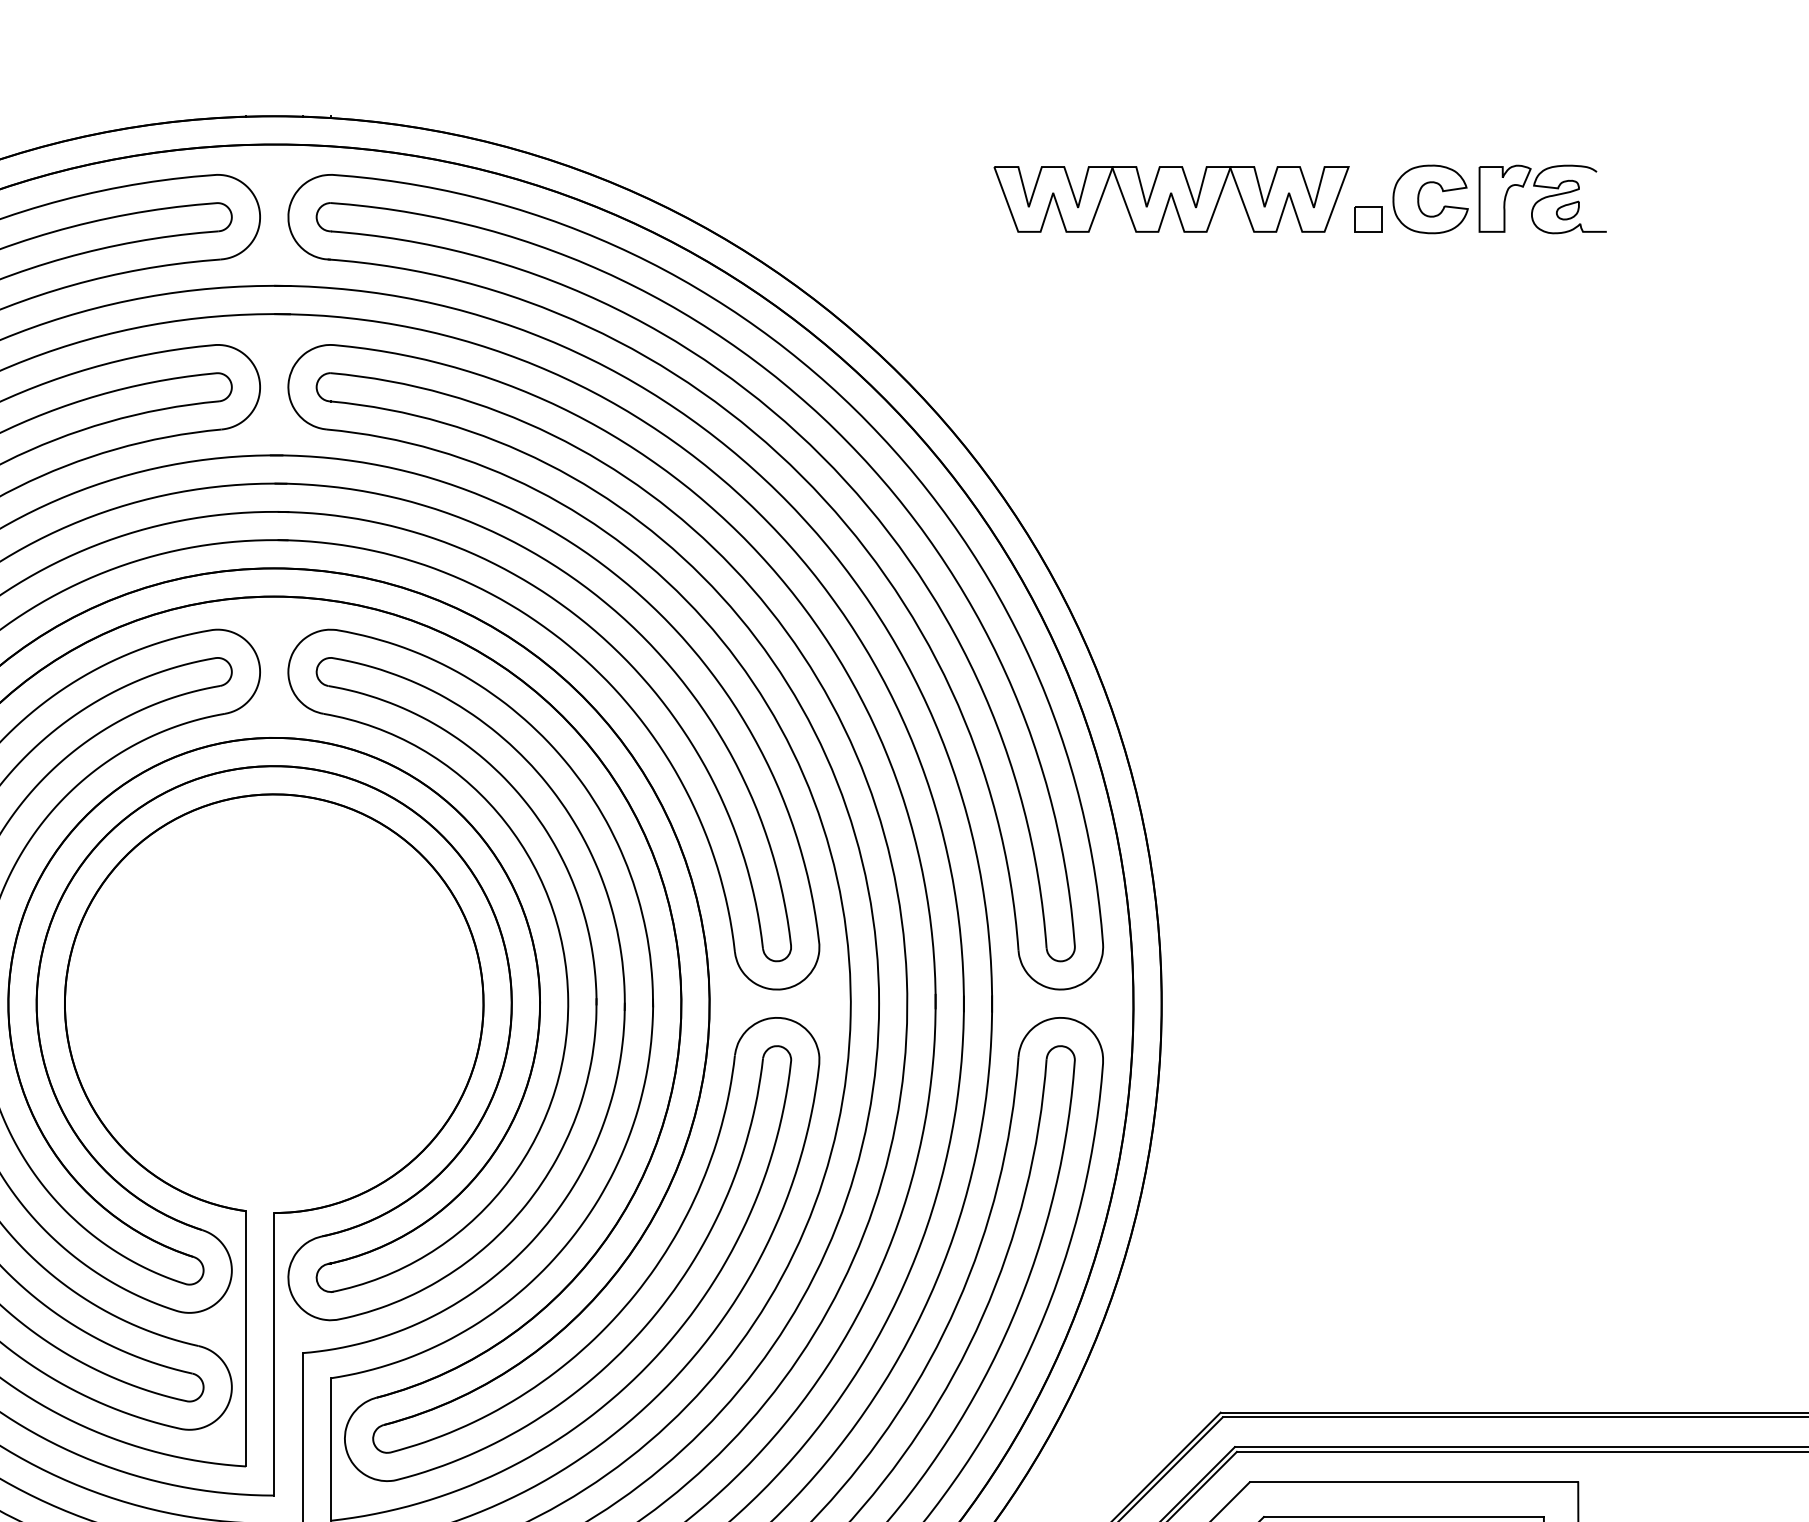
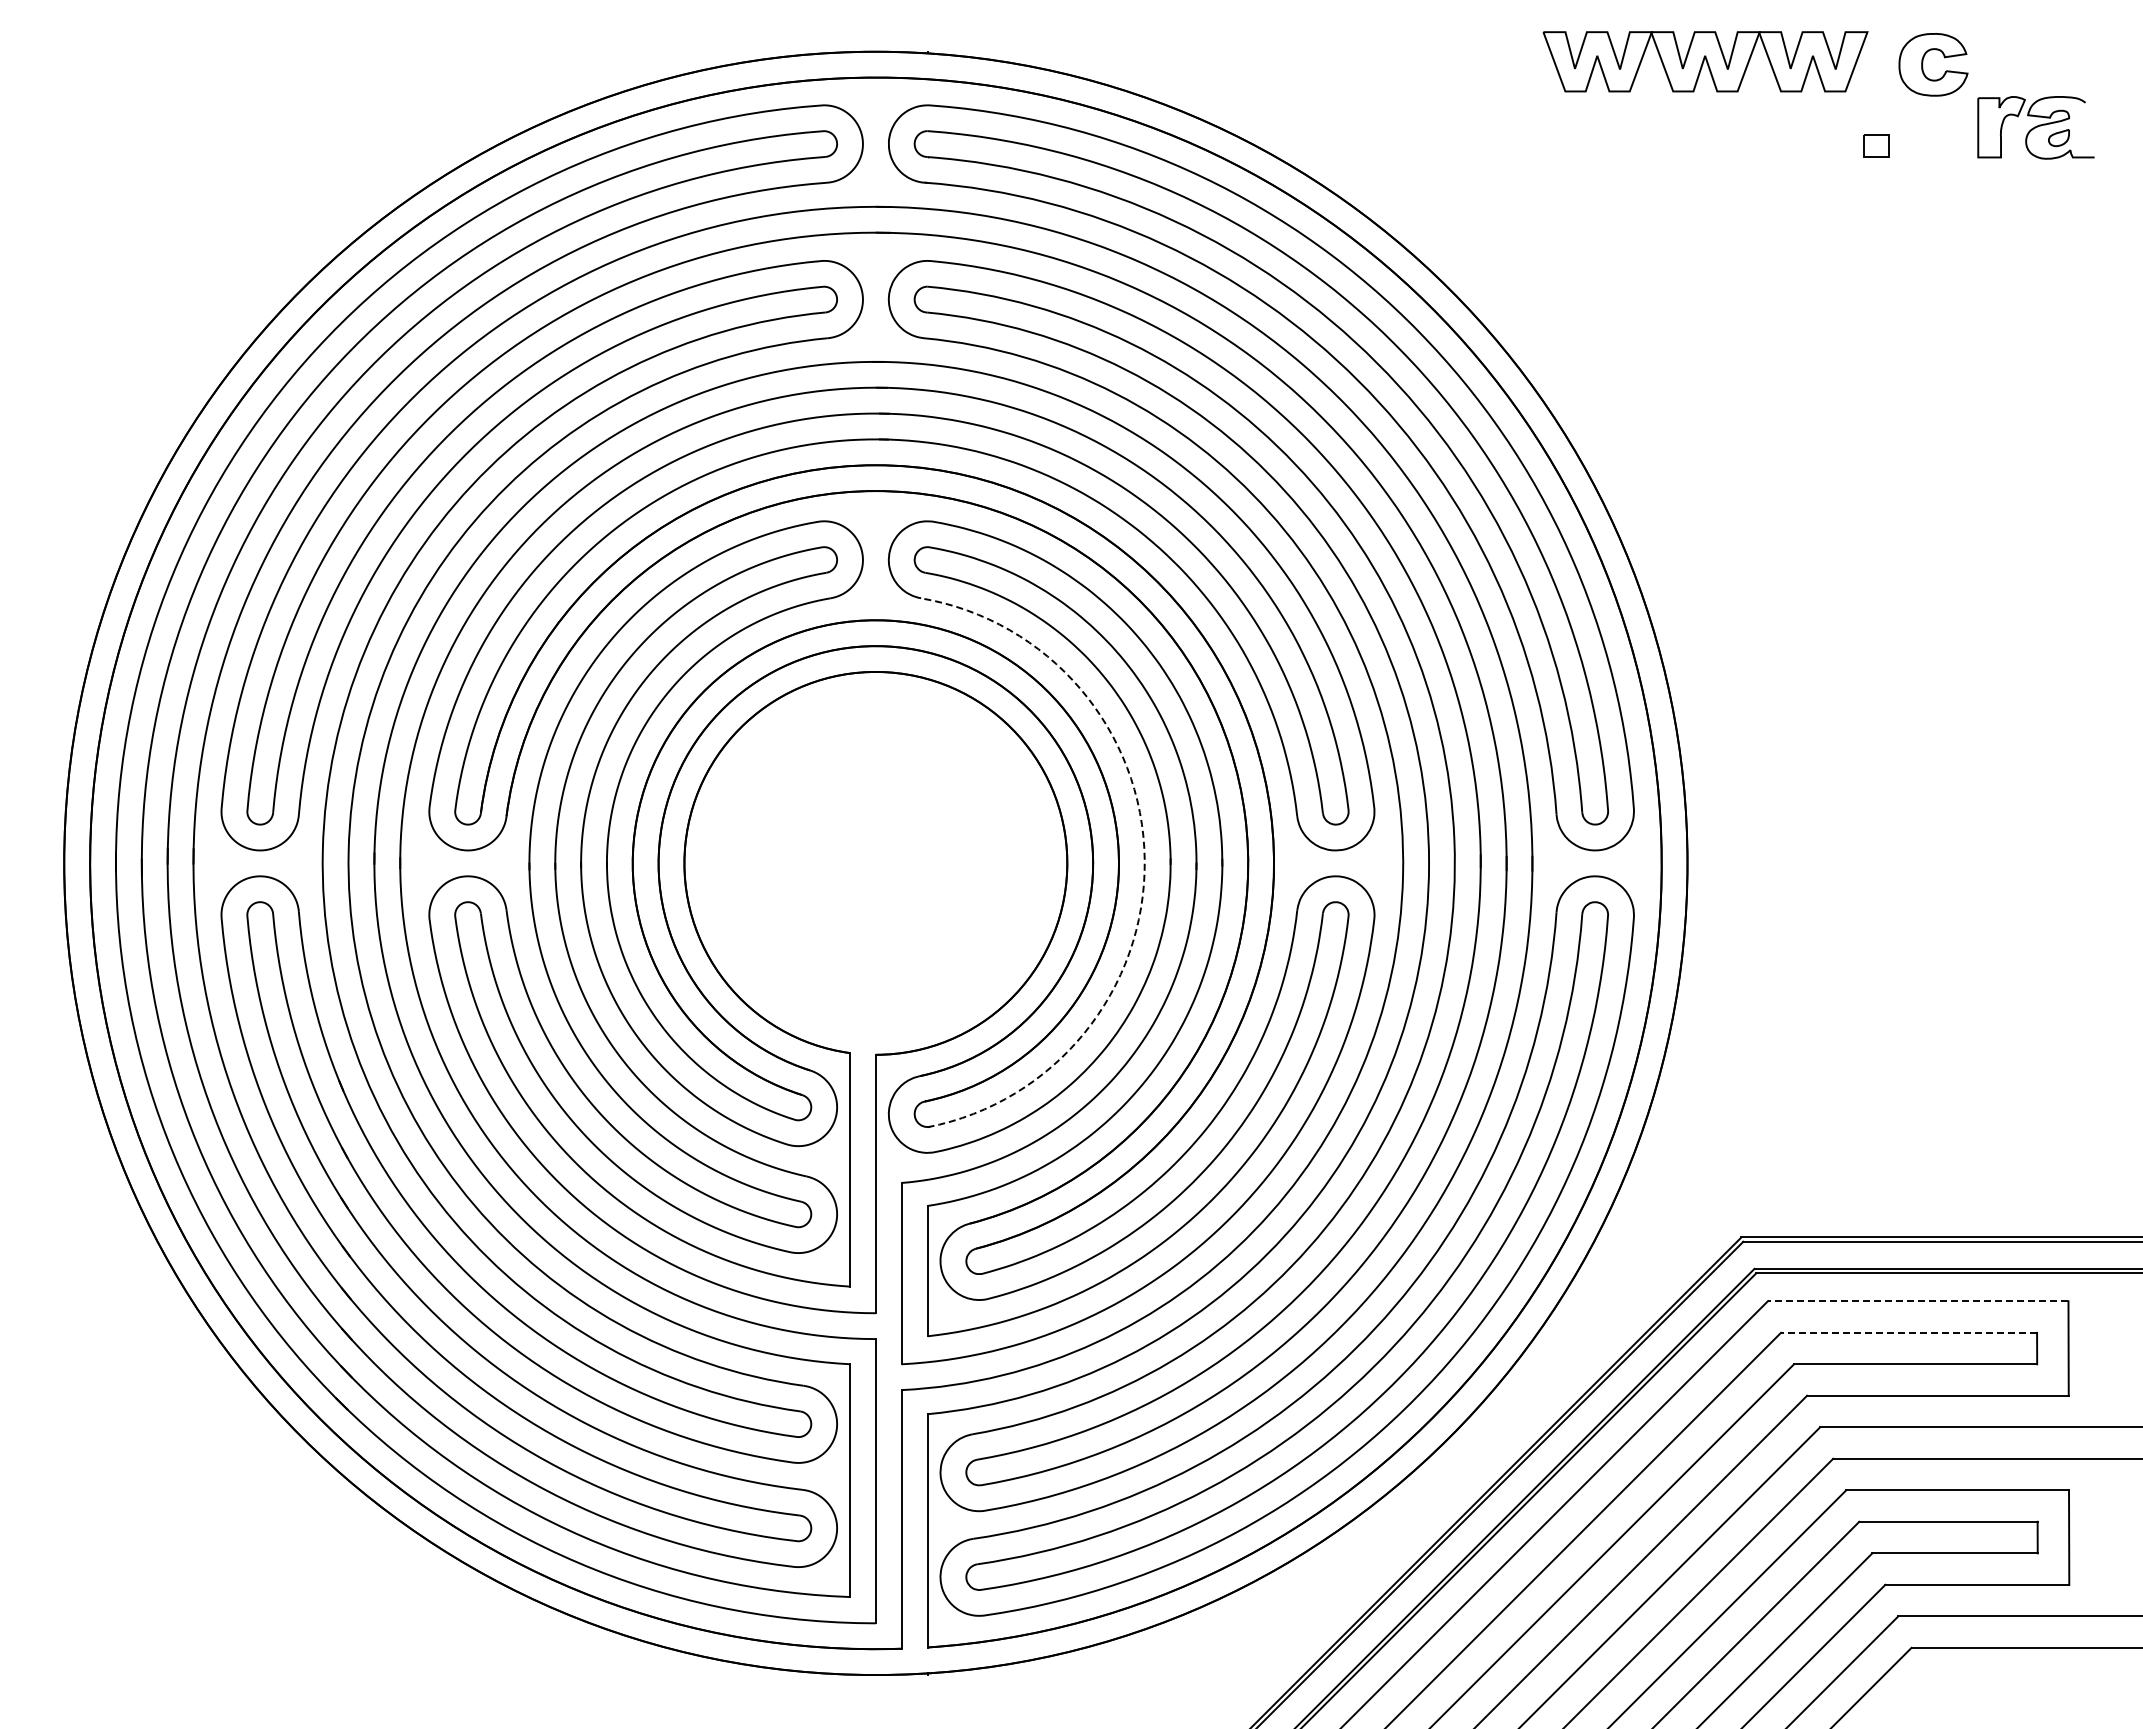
part: (1171, 199) -> (1705, 61), moved
part: (1419, 200) -> (1923, 65), moved
arc: (567, 1000) -> (1144, 860), solid -> dashed
line: (1413, 1482) -> (1917, 1301), solid -> dashed
line: (1403, 1516) -> (1908, 1332), solid -> dashed

